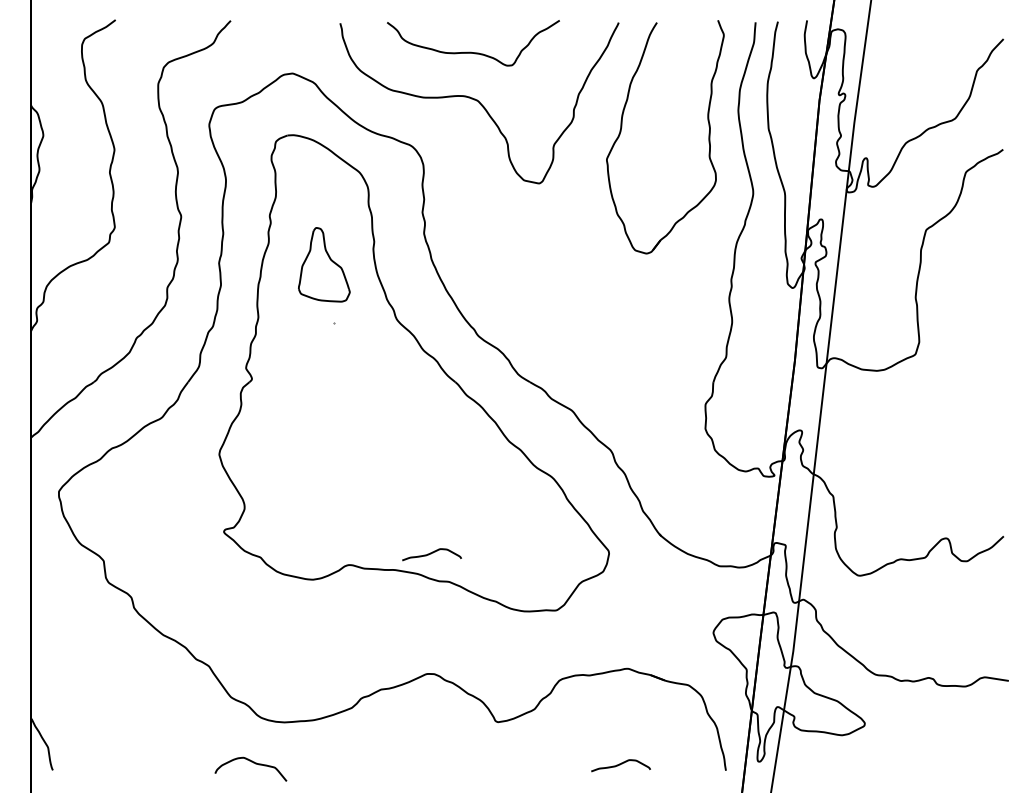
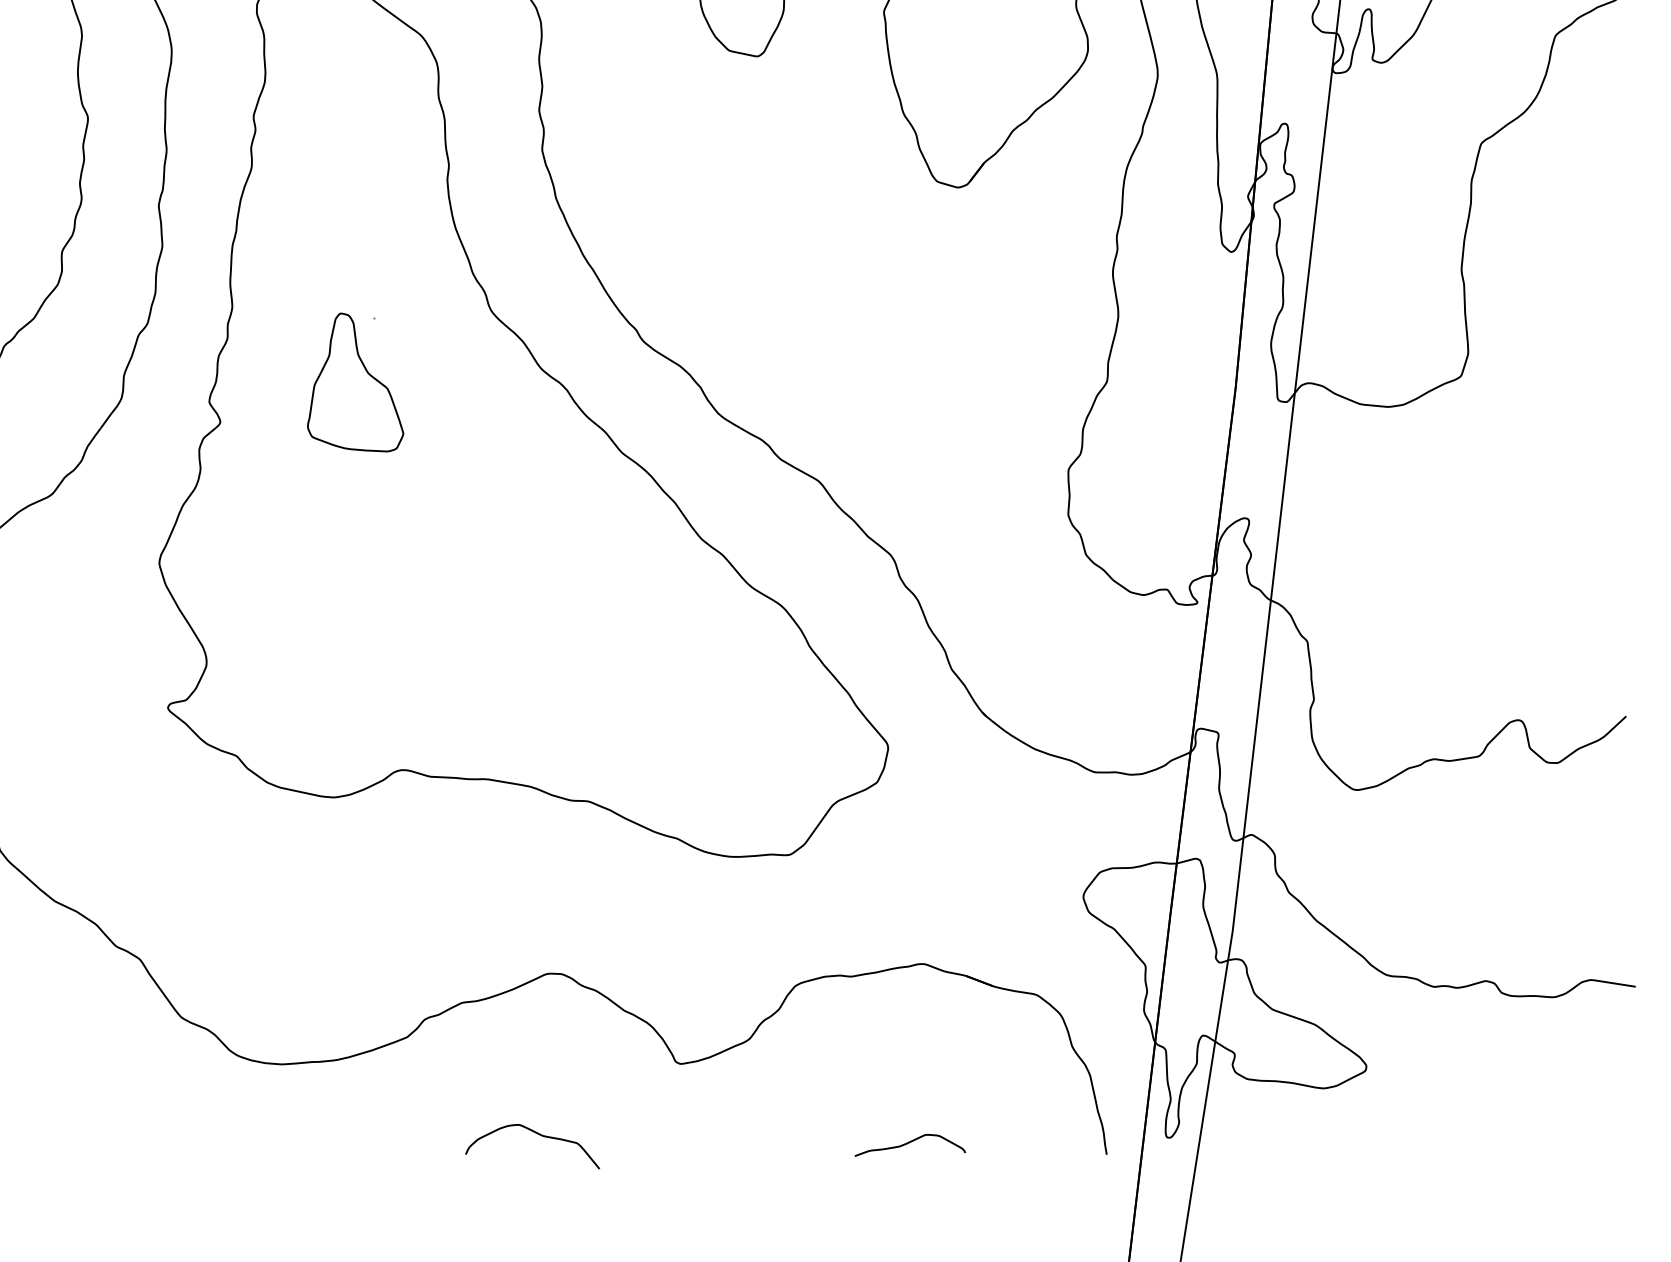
part: (324, 264) -> (355, 381), moved
curve: (431, 554) -> (556, 750), removed
curve: (253, 763) -> (537, 1135), moved

